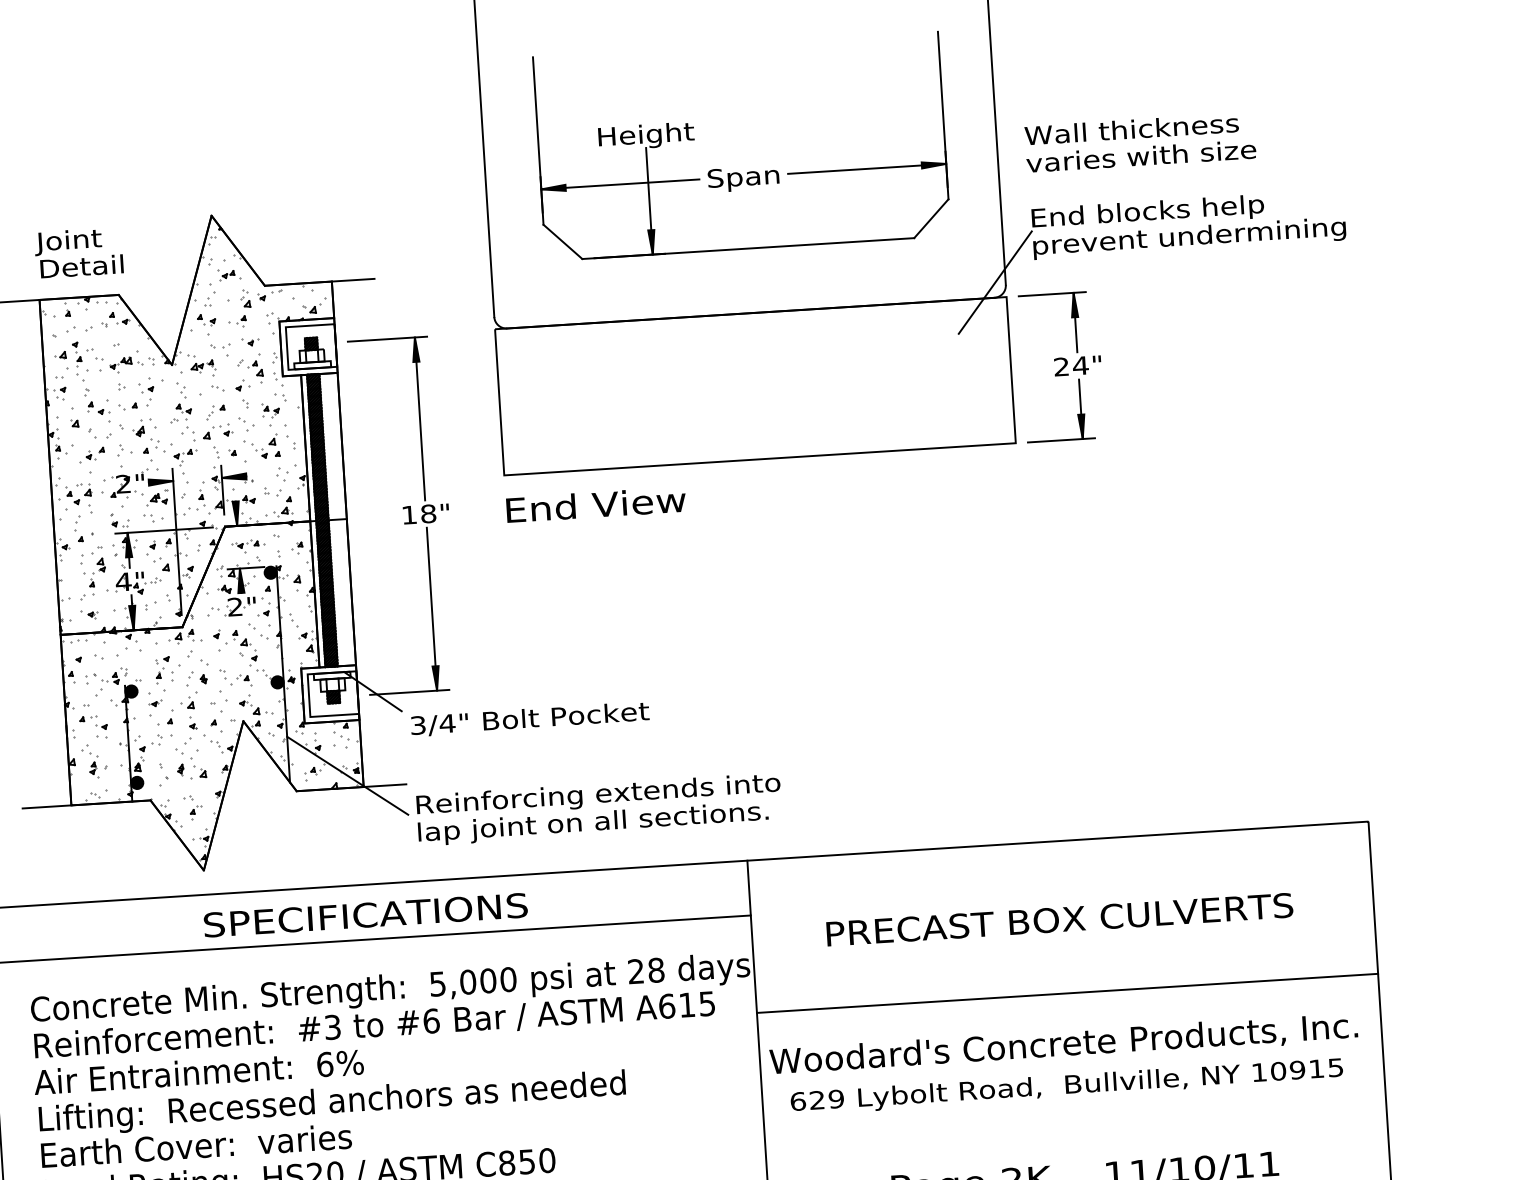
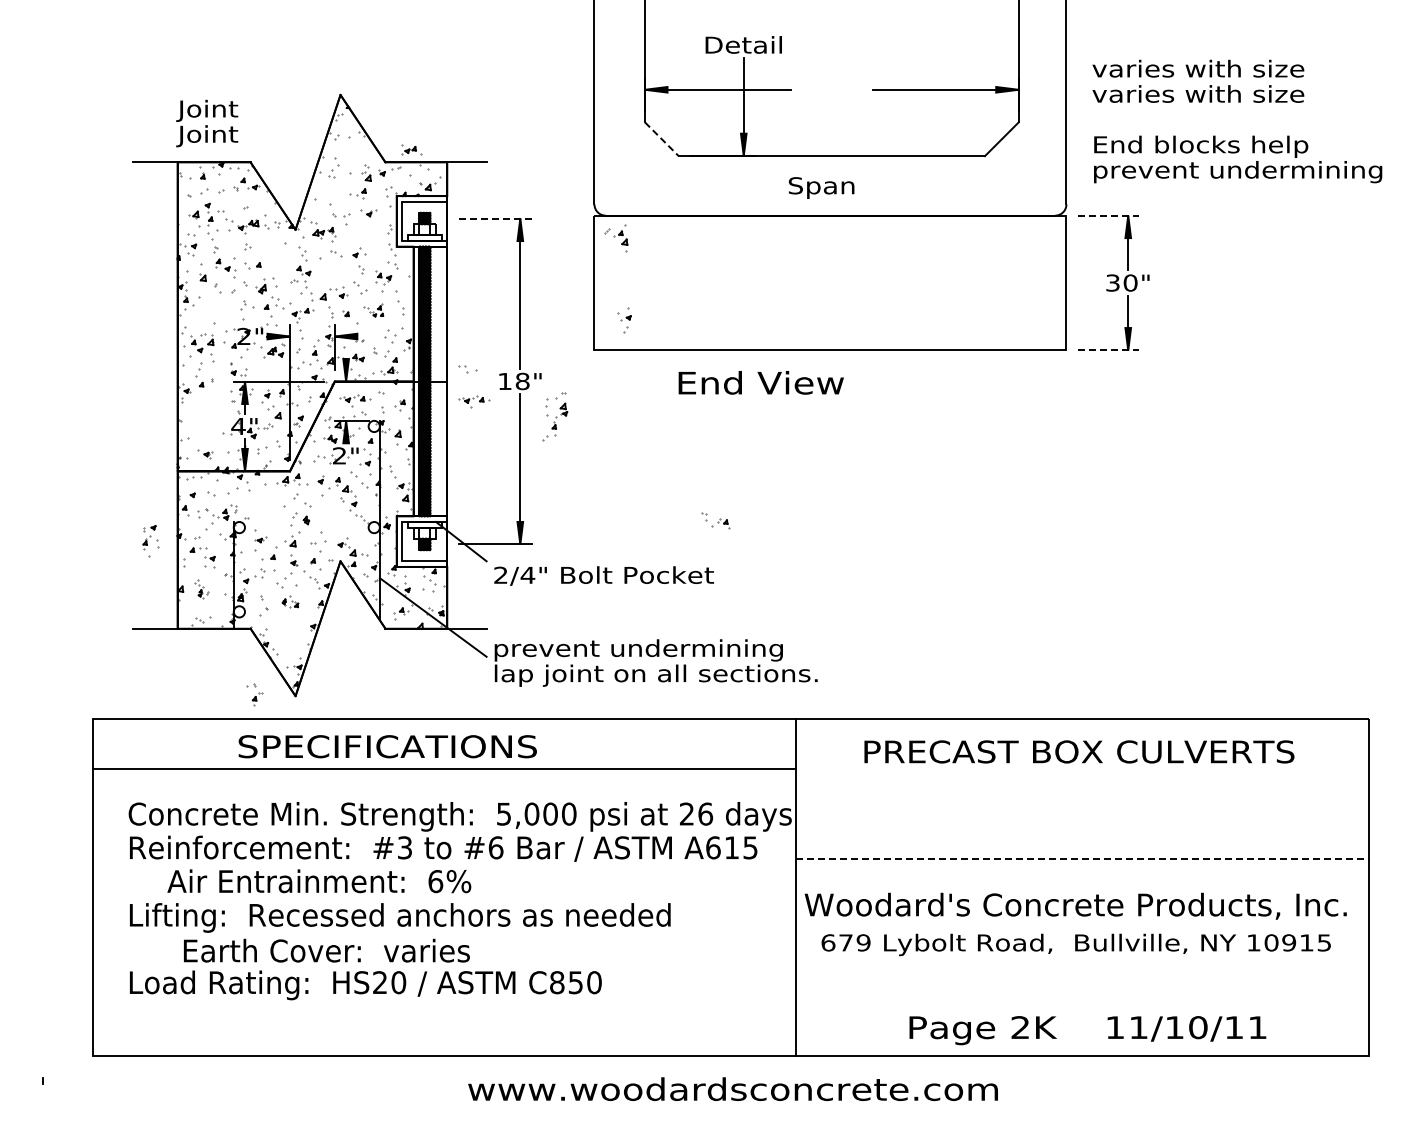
text: (1139, 128) -> (1198, 68), Wall thickness -> varies with size
text: (646, 136) -> (744, 47), Height -> Detail
text: (743, 178) -> (821, 187), moved
line: (562, 242) -> (661, 139), solid -> dashed
text: (79, 269) -> (216, 136), Detail -> Joint
part: (229, 273) -> (411, 149), moved
line: (994, 282) -> (1056, 201), removed
line: (1052, 294) -> (1108, 215), solid -> dashed
part: (206, 320) -> (329, 190), removed
line: (387, 339) -> (495, 218), solid -> dashed
text: (1070, 365) -> (1121, 282), 24" -> 30"
part: (250, 369) -> (616, 238), moved
part: (146, 392) -> (624, 320), moved
part: (215, 411) -> (332, 275), removed
line: (1061, 440) -> (1108, 350), solid -> dashed
part: (262, 447) -> (373, 310), size x0.6
part: (91, 454) -> (216, 307), removed
text: (595, 504) -> (760, 382), moved
part: (153, 518) -> (467, 369), moved
part: (377, 538) -> (474, 401), added
fill: (269, 572) -> (373, 426), removed
part: (92, 573) -> (555, 416), moved
part: (164, 674) -> (150, 541), moved
part: (235, 677) -> (715, 520), moved
fill: (276, 682) -> (373, 527), removed
fill: (131, 691) -> (239, 527), removed
text: (417, 725) -> (500, 575), 3/4" -> 2/4"
part: (94, 761) -> (201, 589), size x0.6
part: (191, 768) -> (290, 601), size x0.6
fill: (137, 782) -> (239, 611), removed
text: (598, 795) -> (662, 650), Reinforcing extends into -> prevent undermining
part: (192, 807) -> (254, 694), moved
text: (365, 915) -> (387, 746), moved
text: (1059, 919) -> (1079, 751), moved
text: (656, 969) -> (705, 813), 28 -> 26
line: (1067, 993) -> (1082, 859), solid -> dashed
text: (199, 1072) -> (319, 881), moved
text: (816, 1099) -> (845, 942), 629 -> 679
text: (196, 1145) -> (326, 950), moved

